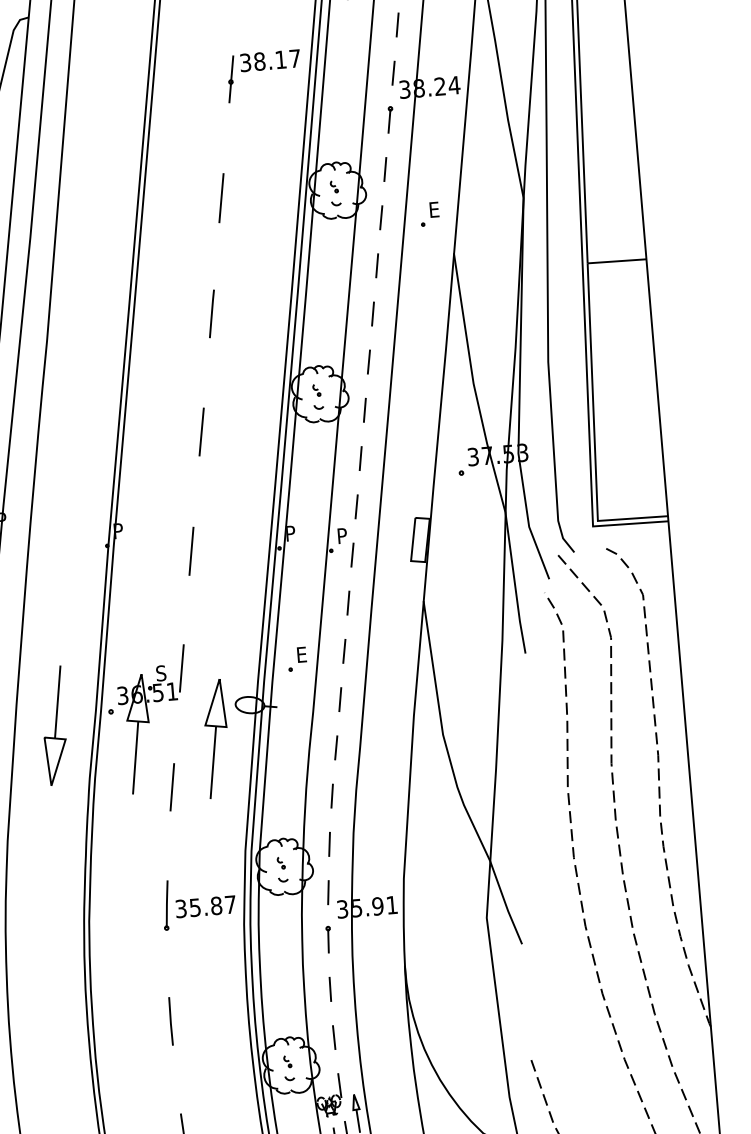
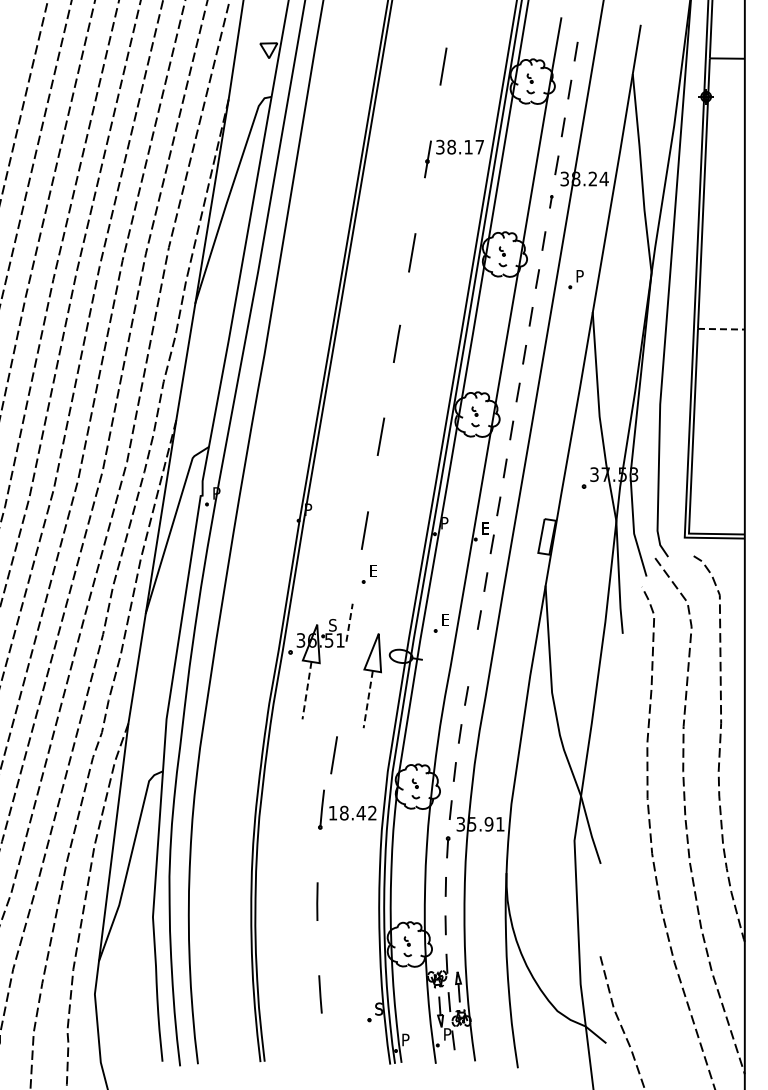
part: (390, 119) -> (551, 201), size x0.6
text: (433, 210) -> (579, 276), E -> P
line: (617, 261) -> (721, 329), solid -> dashed
text: (342, 535) -> (485, 528), P -> E
part: (200, 605) -> (368, 574), added
line: (181, 668) -> (349, 622), solid -> dashed
line: (339, 699) -> (472, 657), removed
part: (54, 725) -> (244, 659), removed
line: (135, 759) -> (306, 691), solid -> dashed
line: (213, 763) -> (368, 700), solid -> dashed
line: (171, 787) -> (333, 755), moved
text: (205, 905) -> (352, 812), 35.87 -> 18.42

